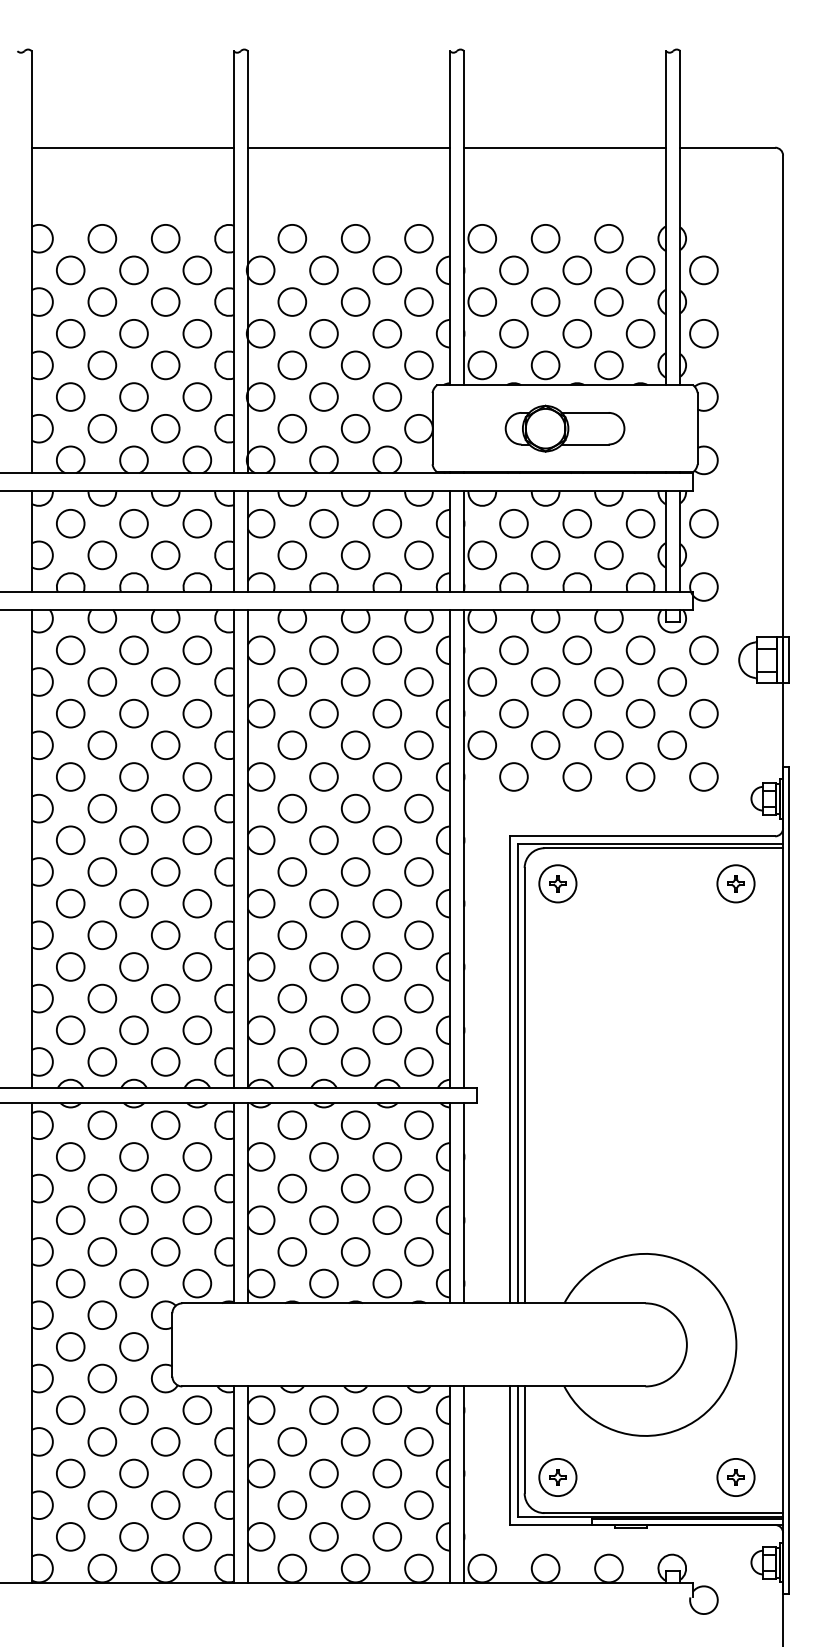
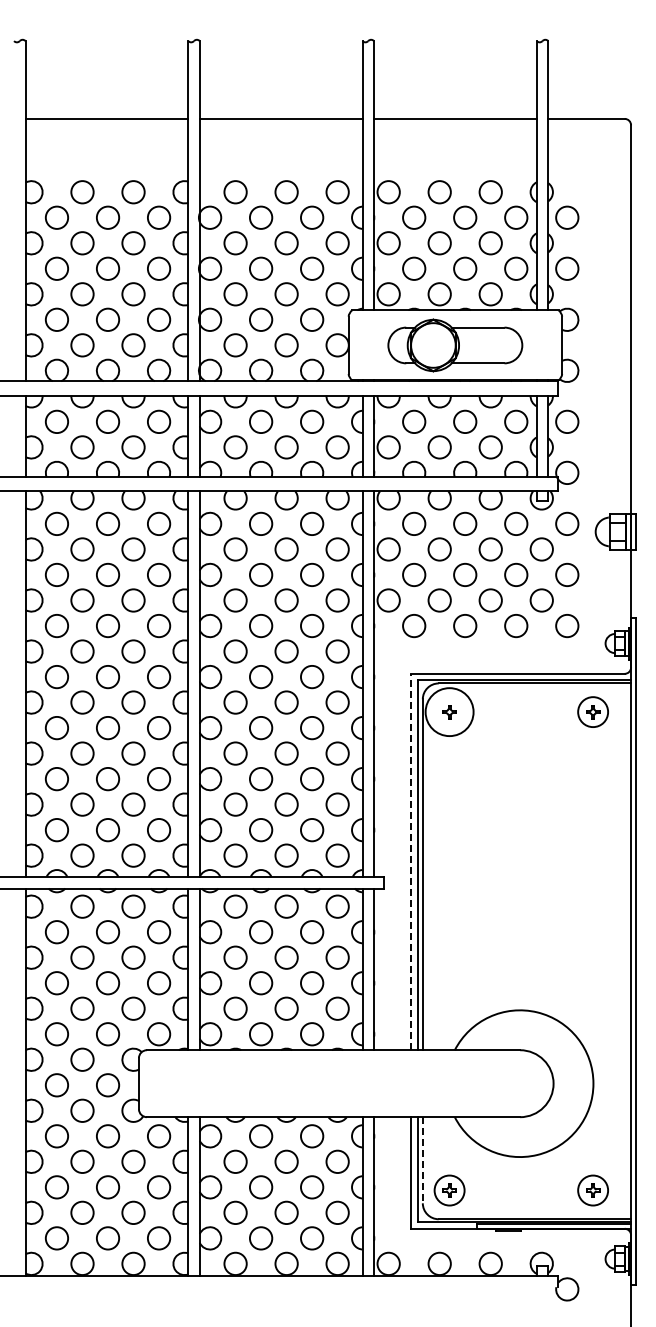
part: (565, 427) -> (455, 344), size x1.4
circle: (557, 884) -> (449, 712), size x1.6
line: (510, 1069) -> (411, 861), solid -> dashed
line: (524, 1440) -> (422, 1160), solid -> dashed

